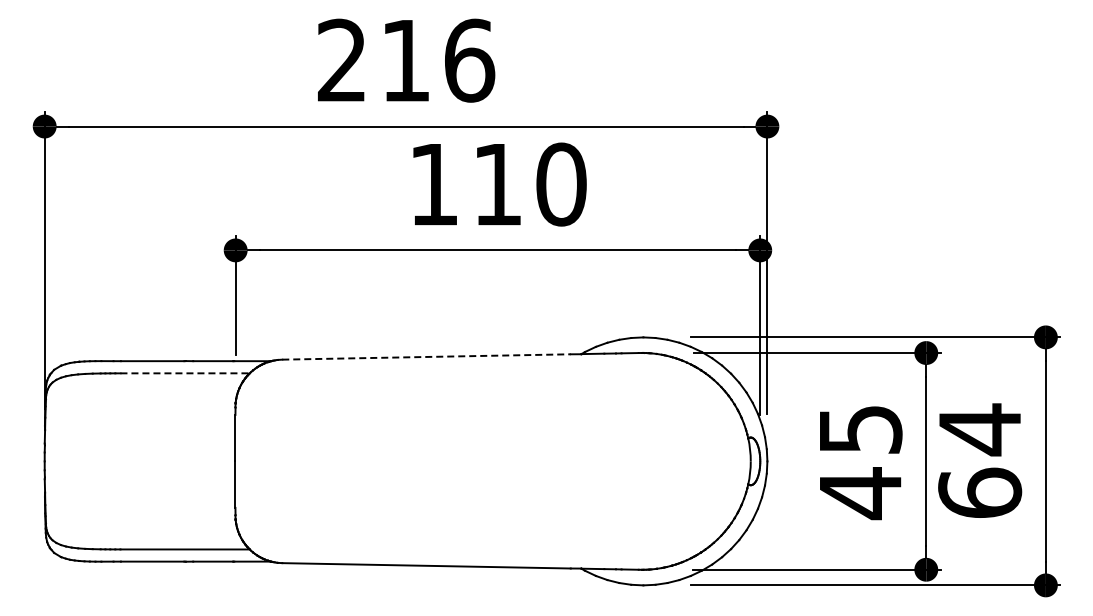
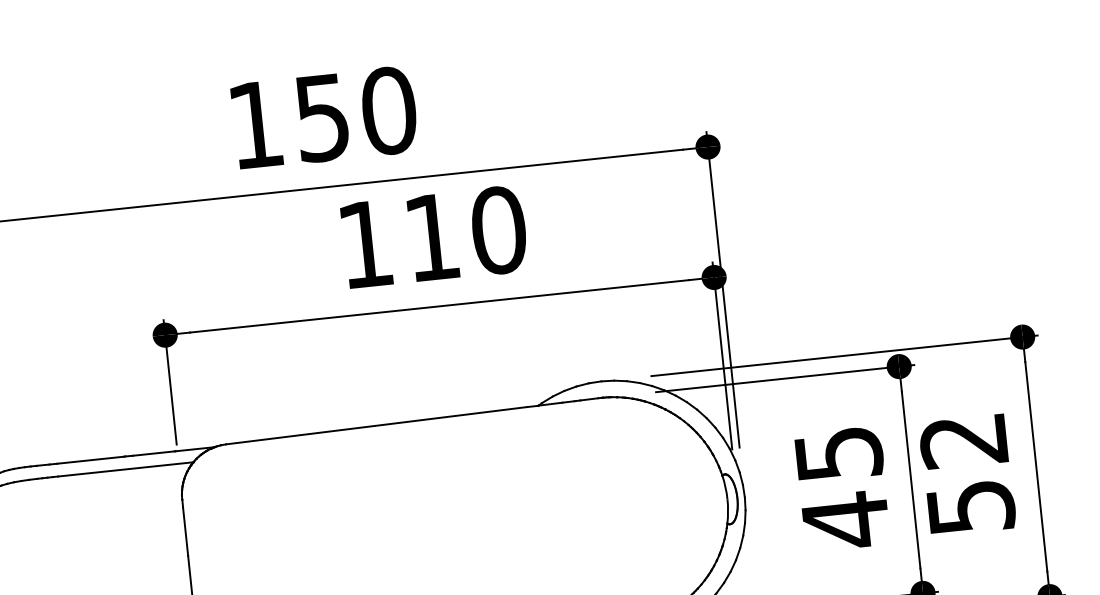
text: (406, 60) -> (323, 117), 216 -> 150
line: (427, 356) -> (377, 425), dashed -> solid
line: (185, 373) -> (126, 469), dashed -> solid
text: (980, 460) -> (967, 473), 64 -> 52

